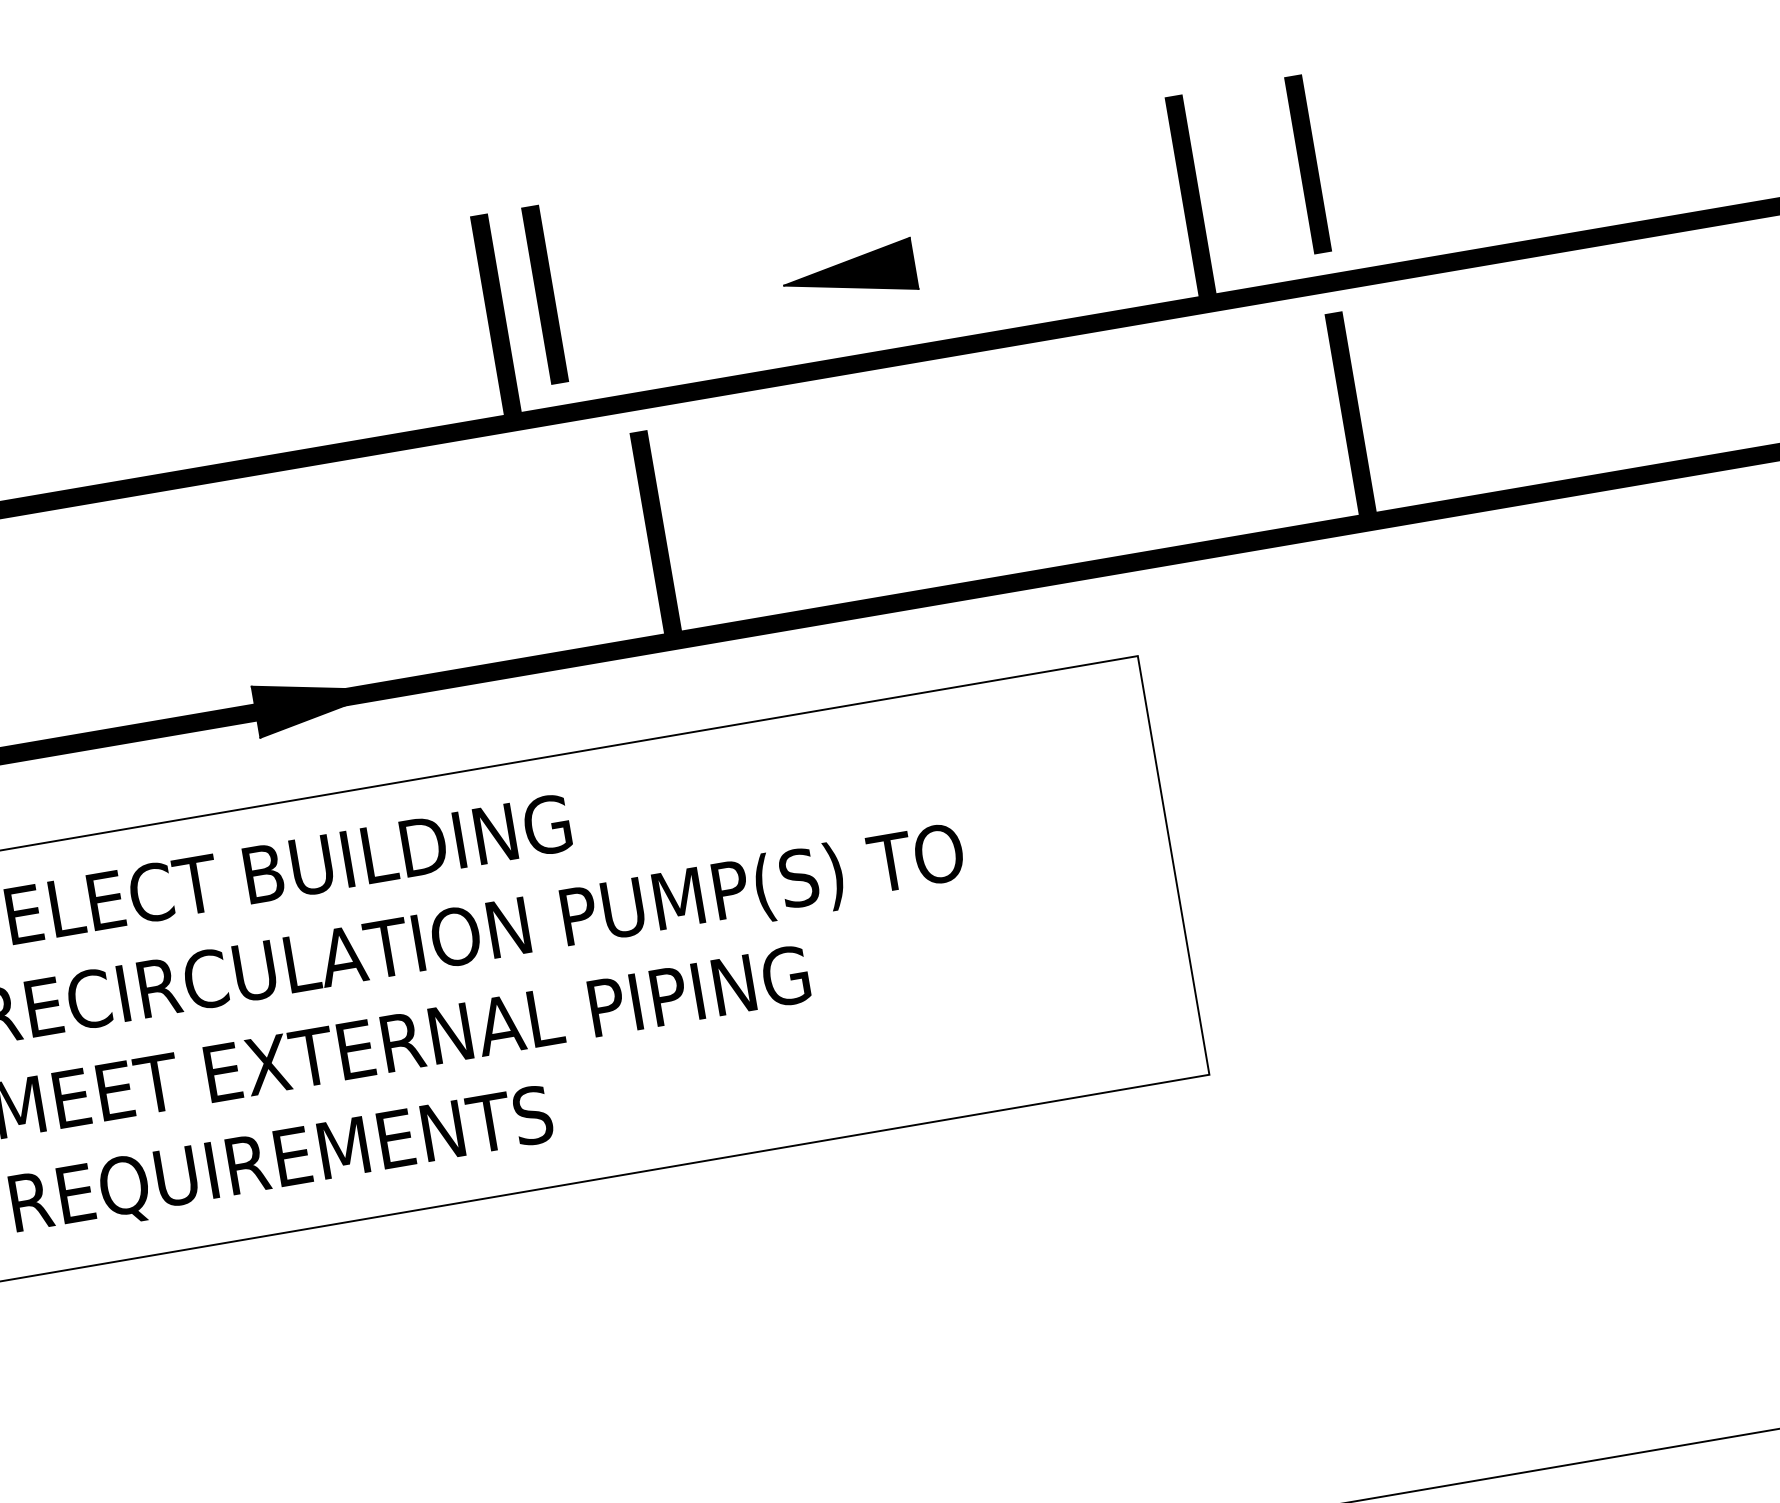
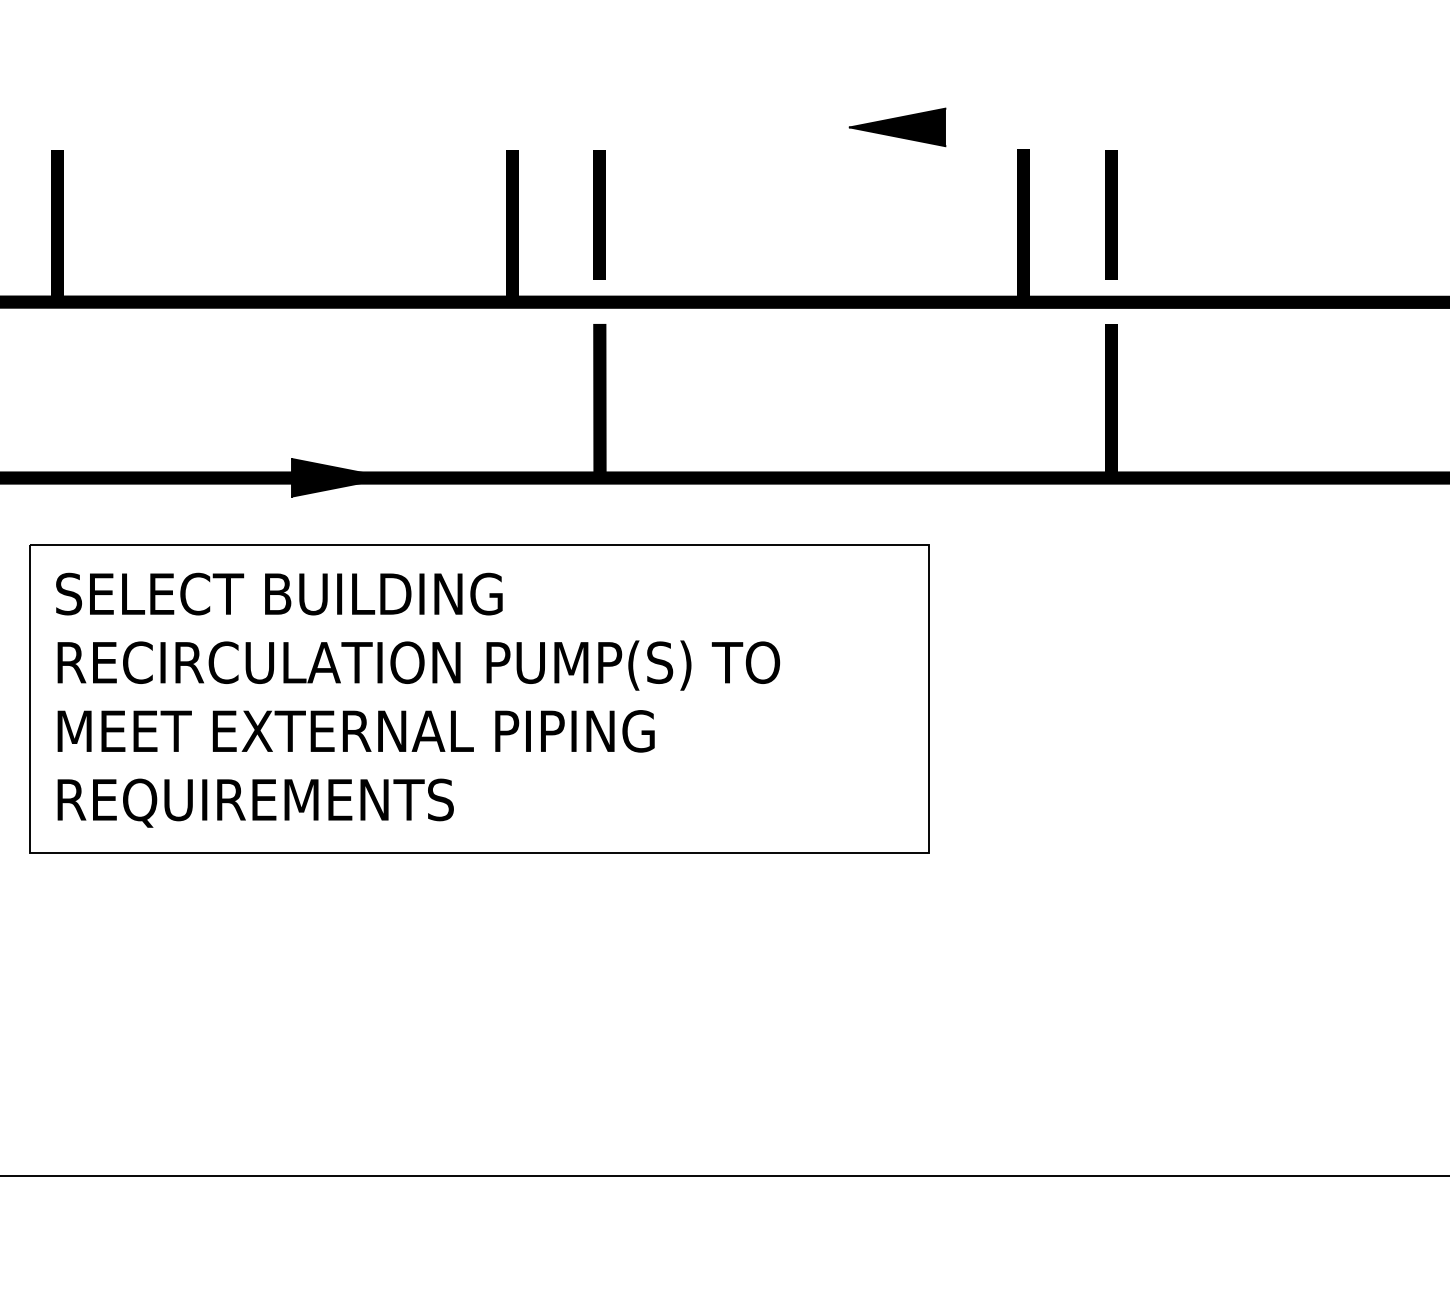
part: (849, 274) -> (897, 127), moved
line: (544, 294) -> (599, 214), moved

